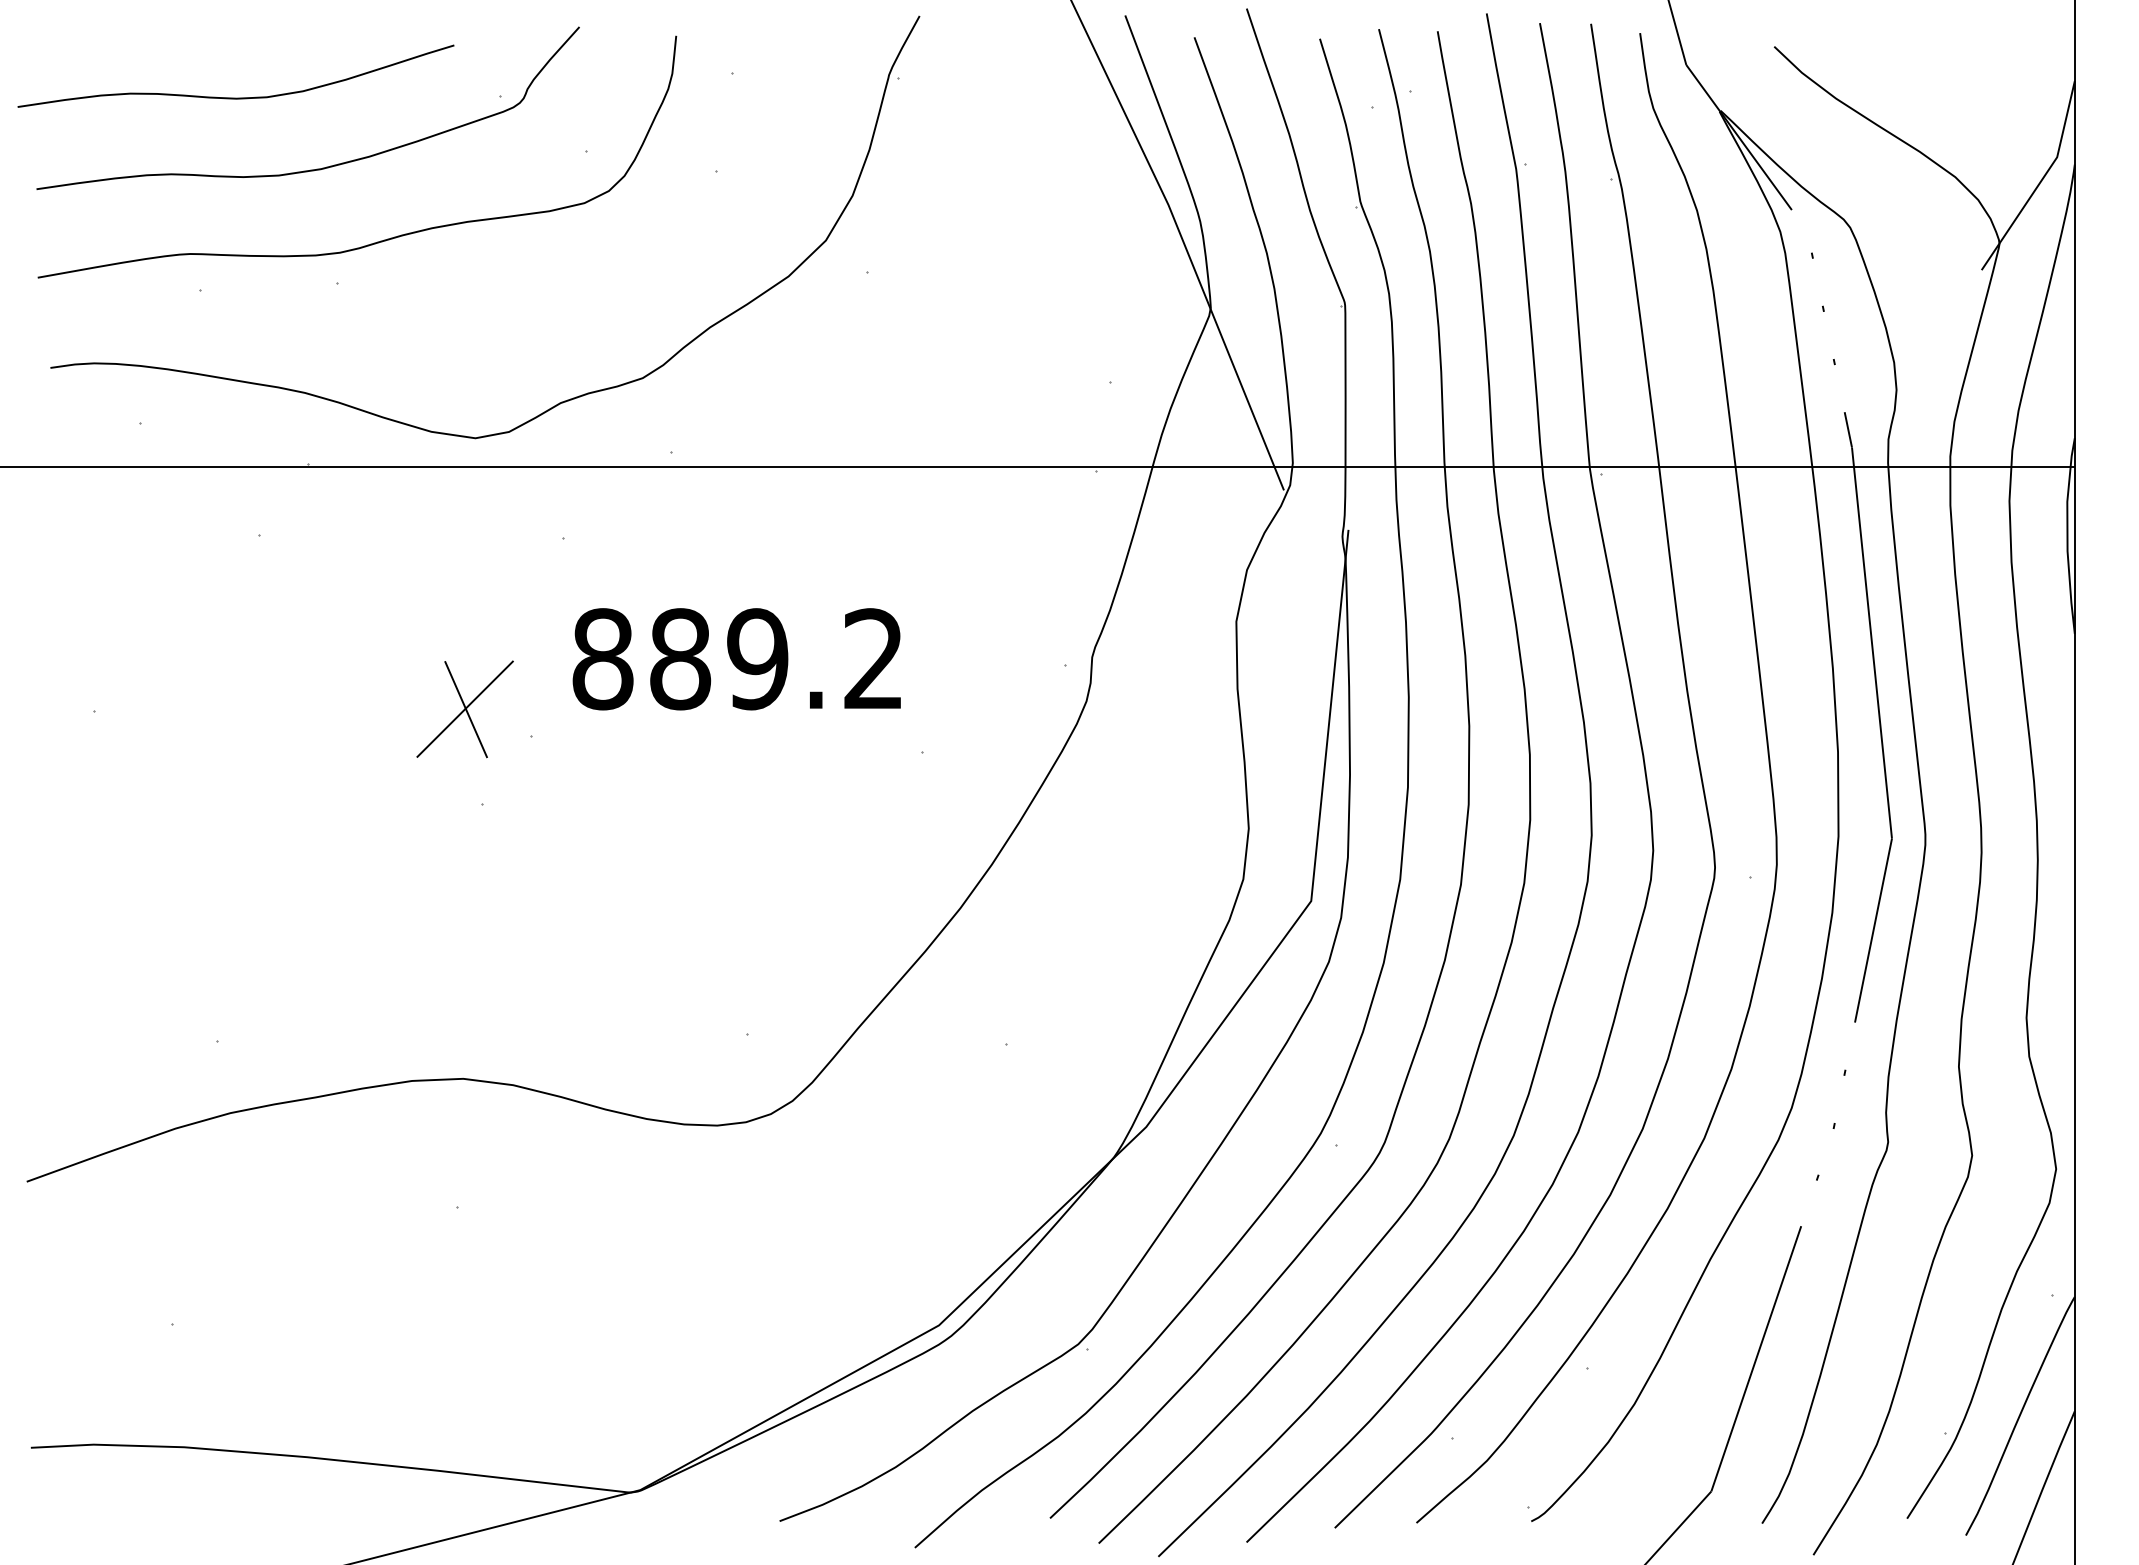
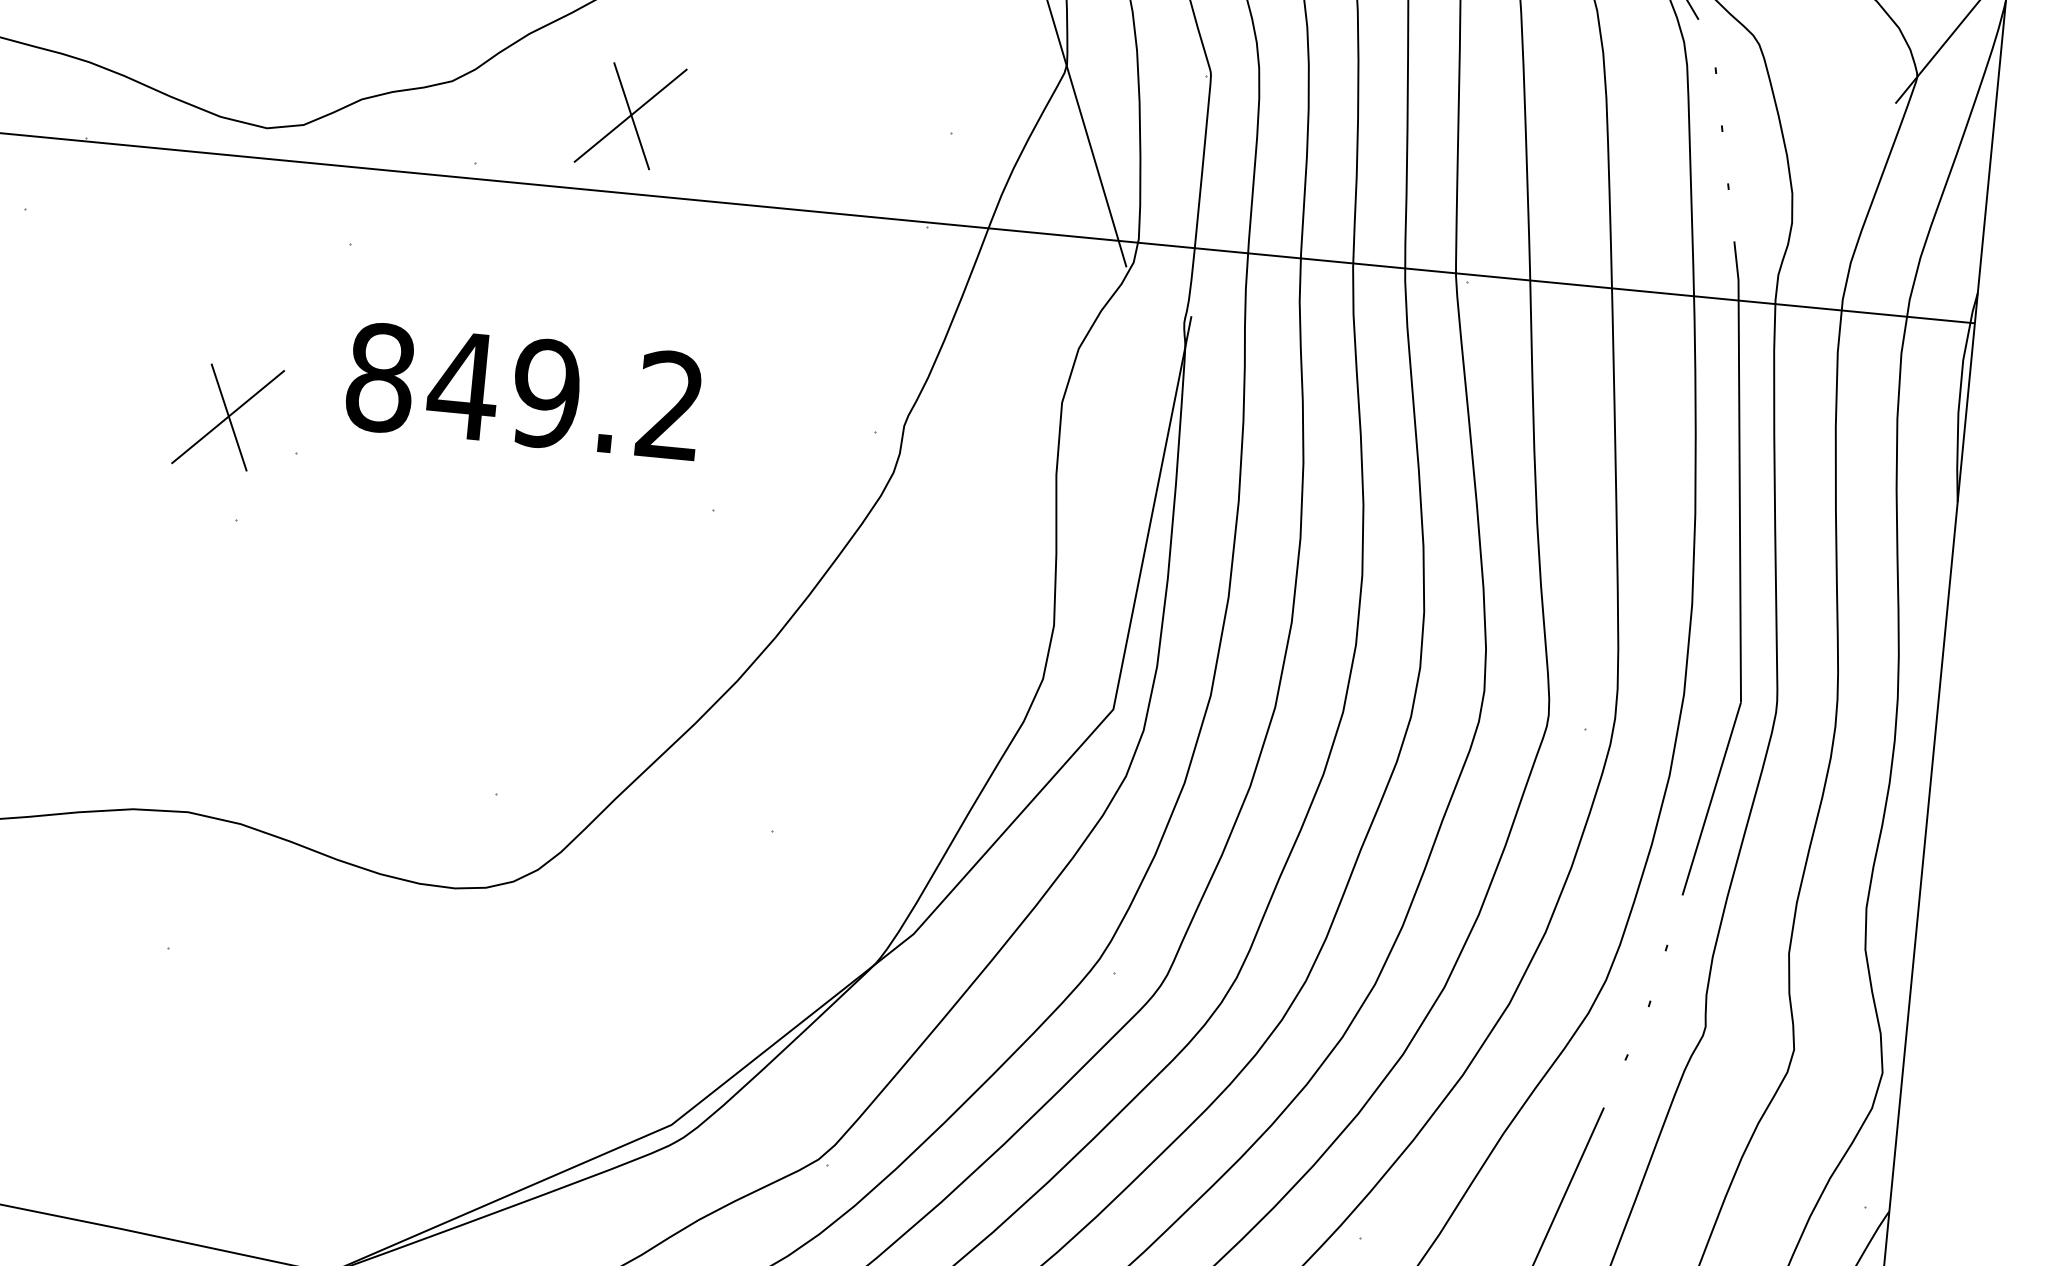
part: (810, 394) -> (629, 115), added
text: (679, 659) -> (462, 385), 889.2 -> 849.2

